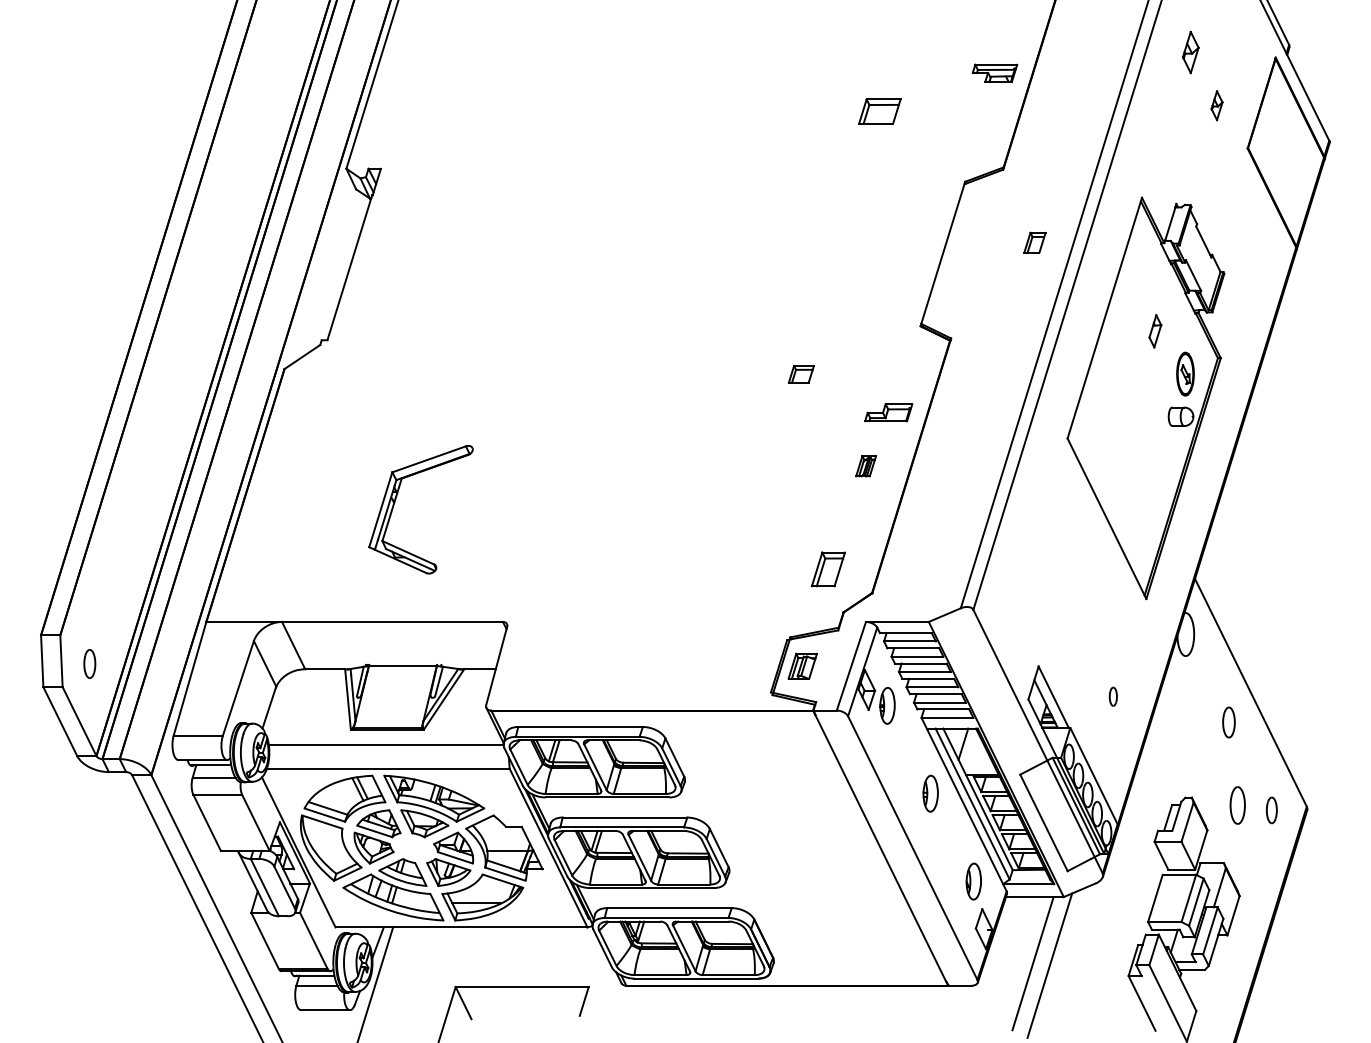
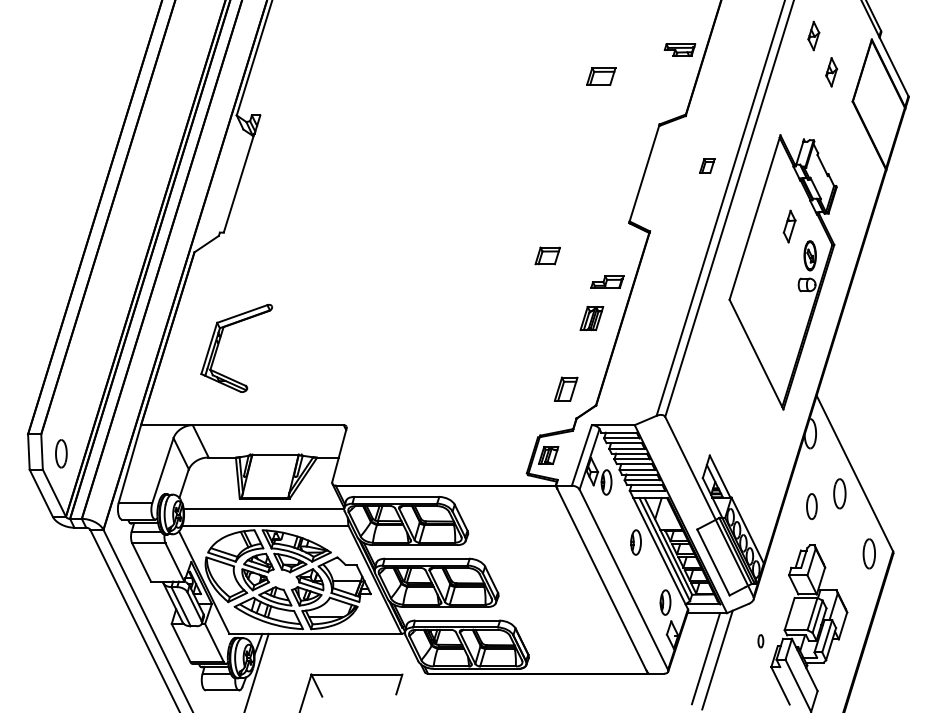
part: (1216, 105) -> (831, 72), size x1.43
part: (1155, 331) -> (789, 226), size x1.43
part: (801, 373) -> (547, 255), size x1.43
part: (865, 465) -> (591, 318), size x1.67
part: (397, 499) -> (220, 341), moved
part: (89, 663) -> (61, 453), size x1.43
part: (1112, 697) -> (760, 641), moved
part: (1228, 721) -> (839, 493), size x1.43
part: (1237, 805) -> (811, 506), moved
part: (1270, 809) -> (868, 553), size x1.67

